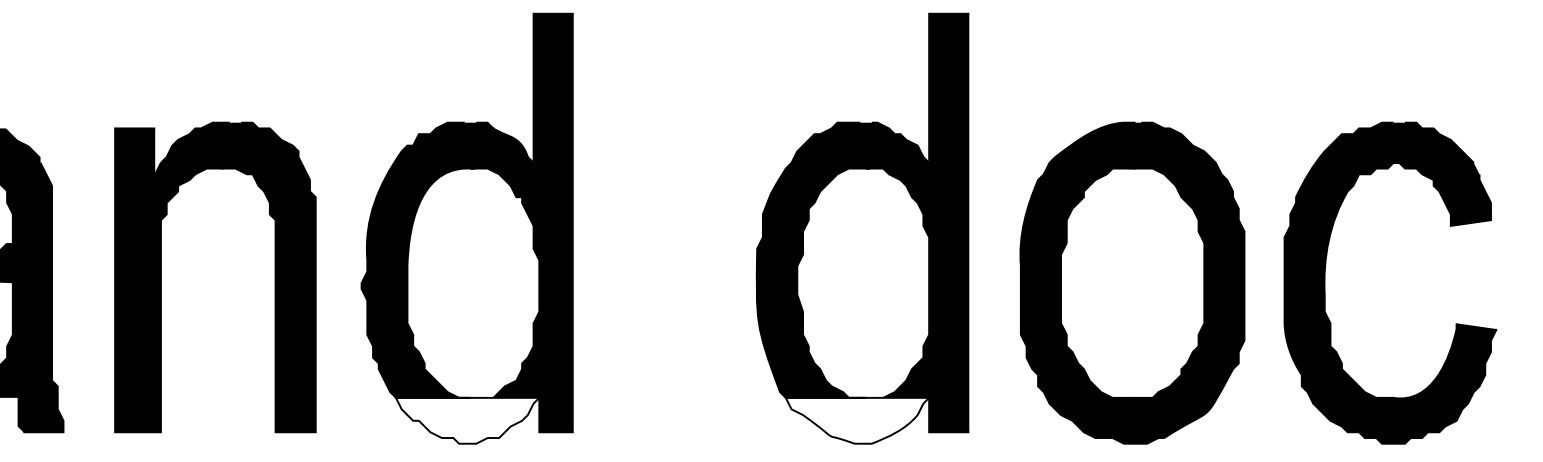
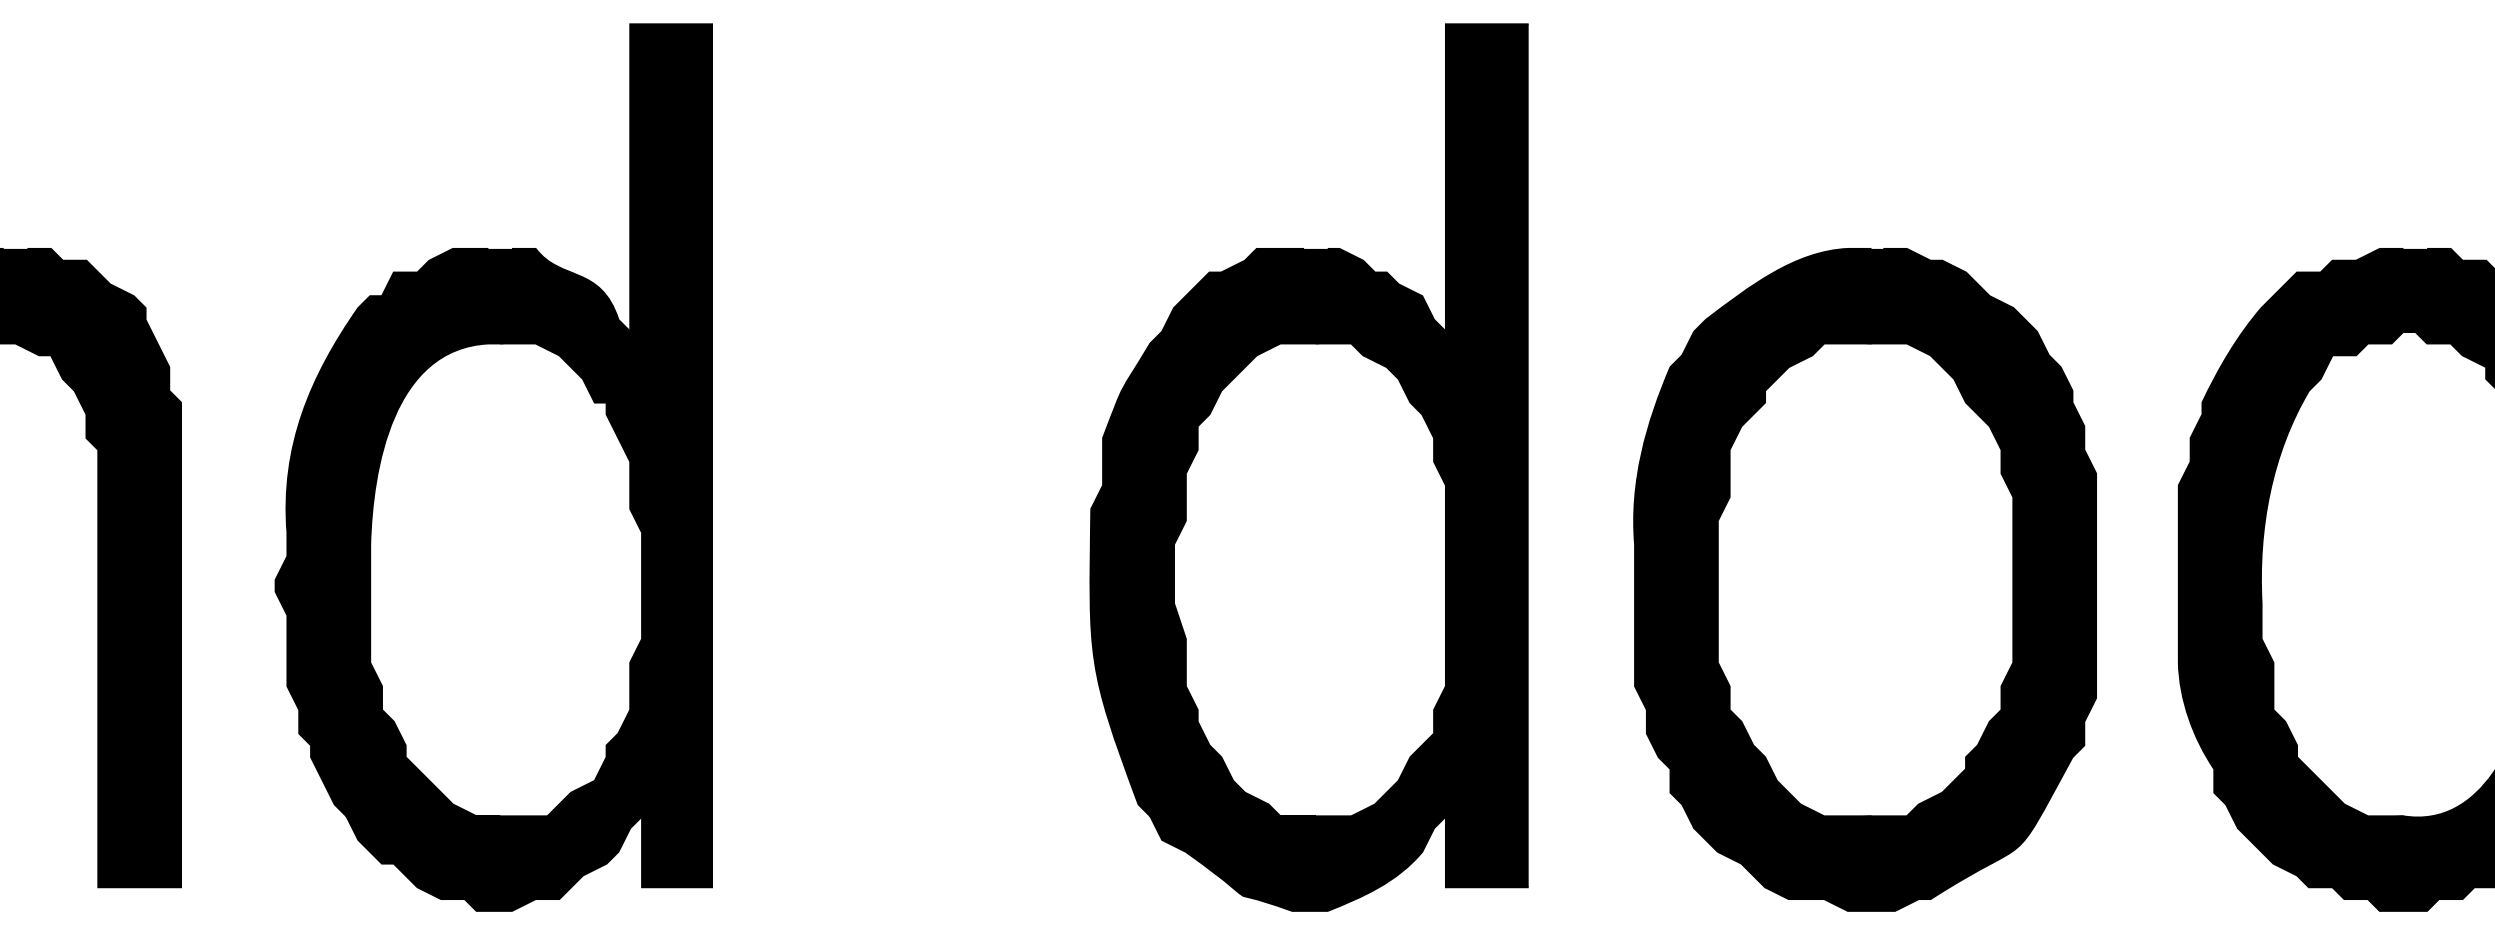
fill: (467, 420) -> (493, 862), added
fill: (857, 420) -> (1298, 862), added

